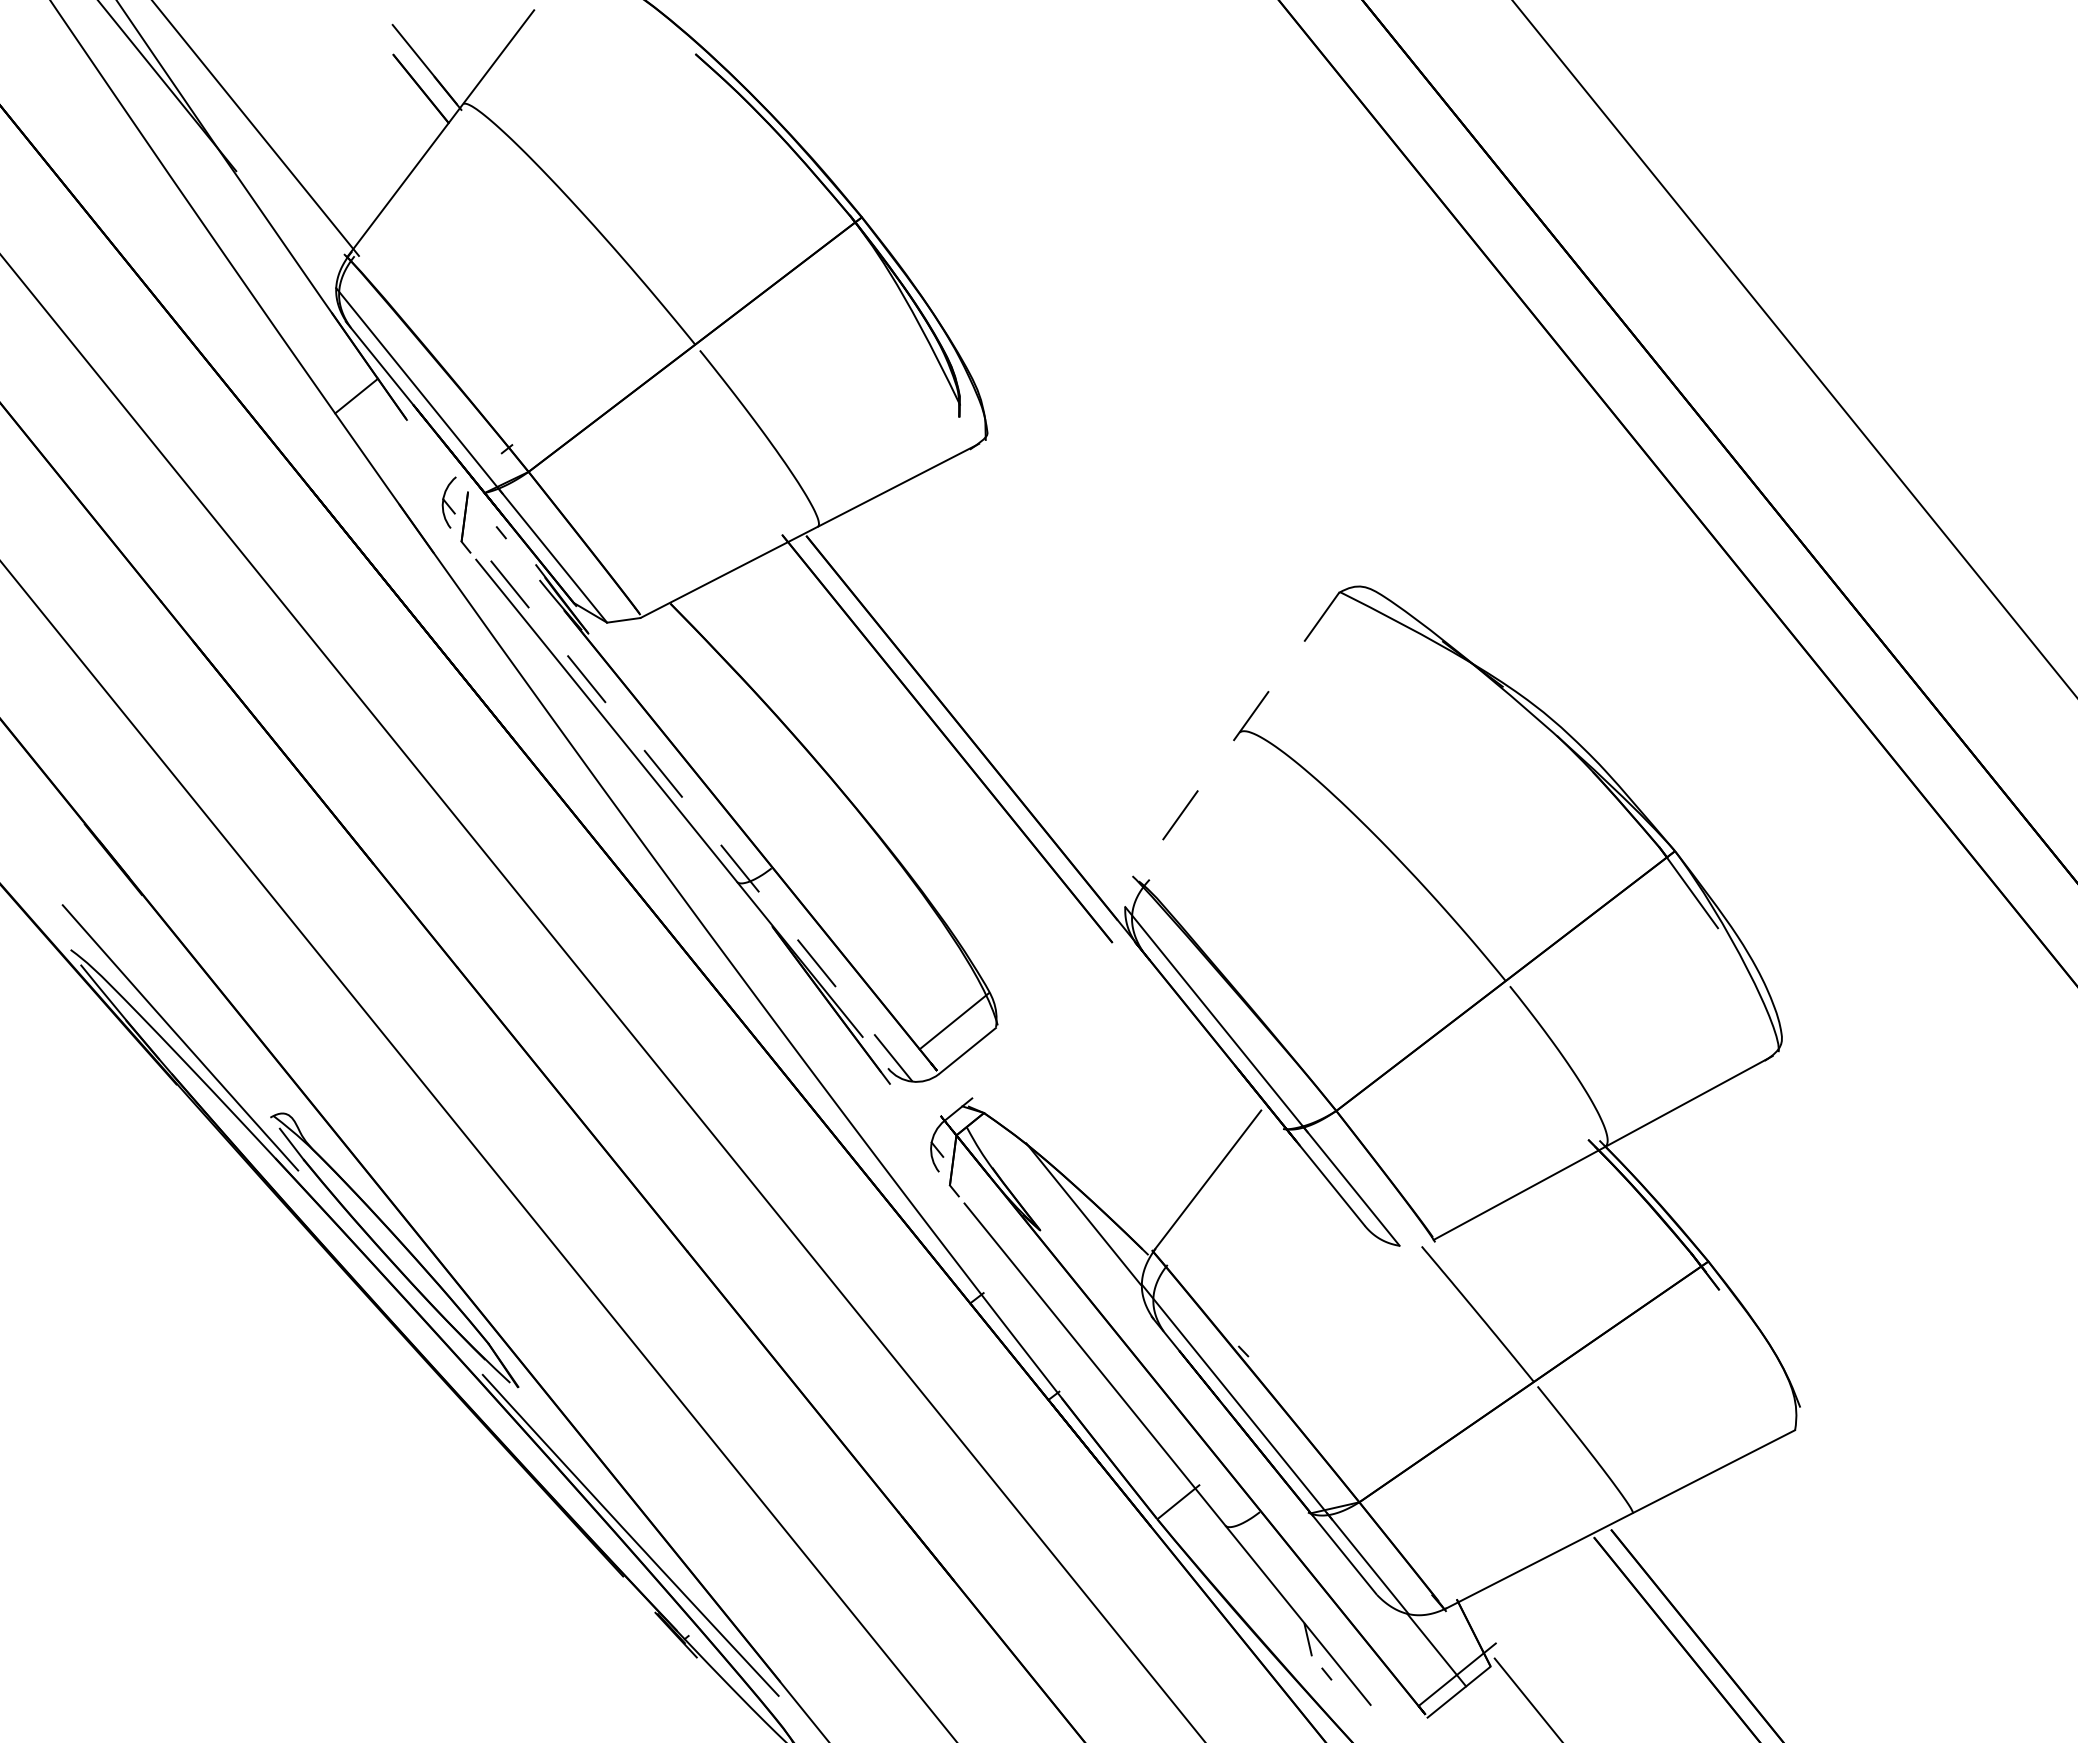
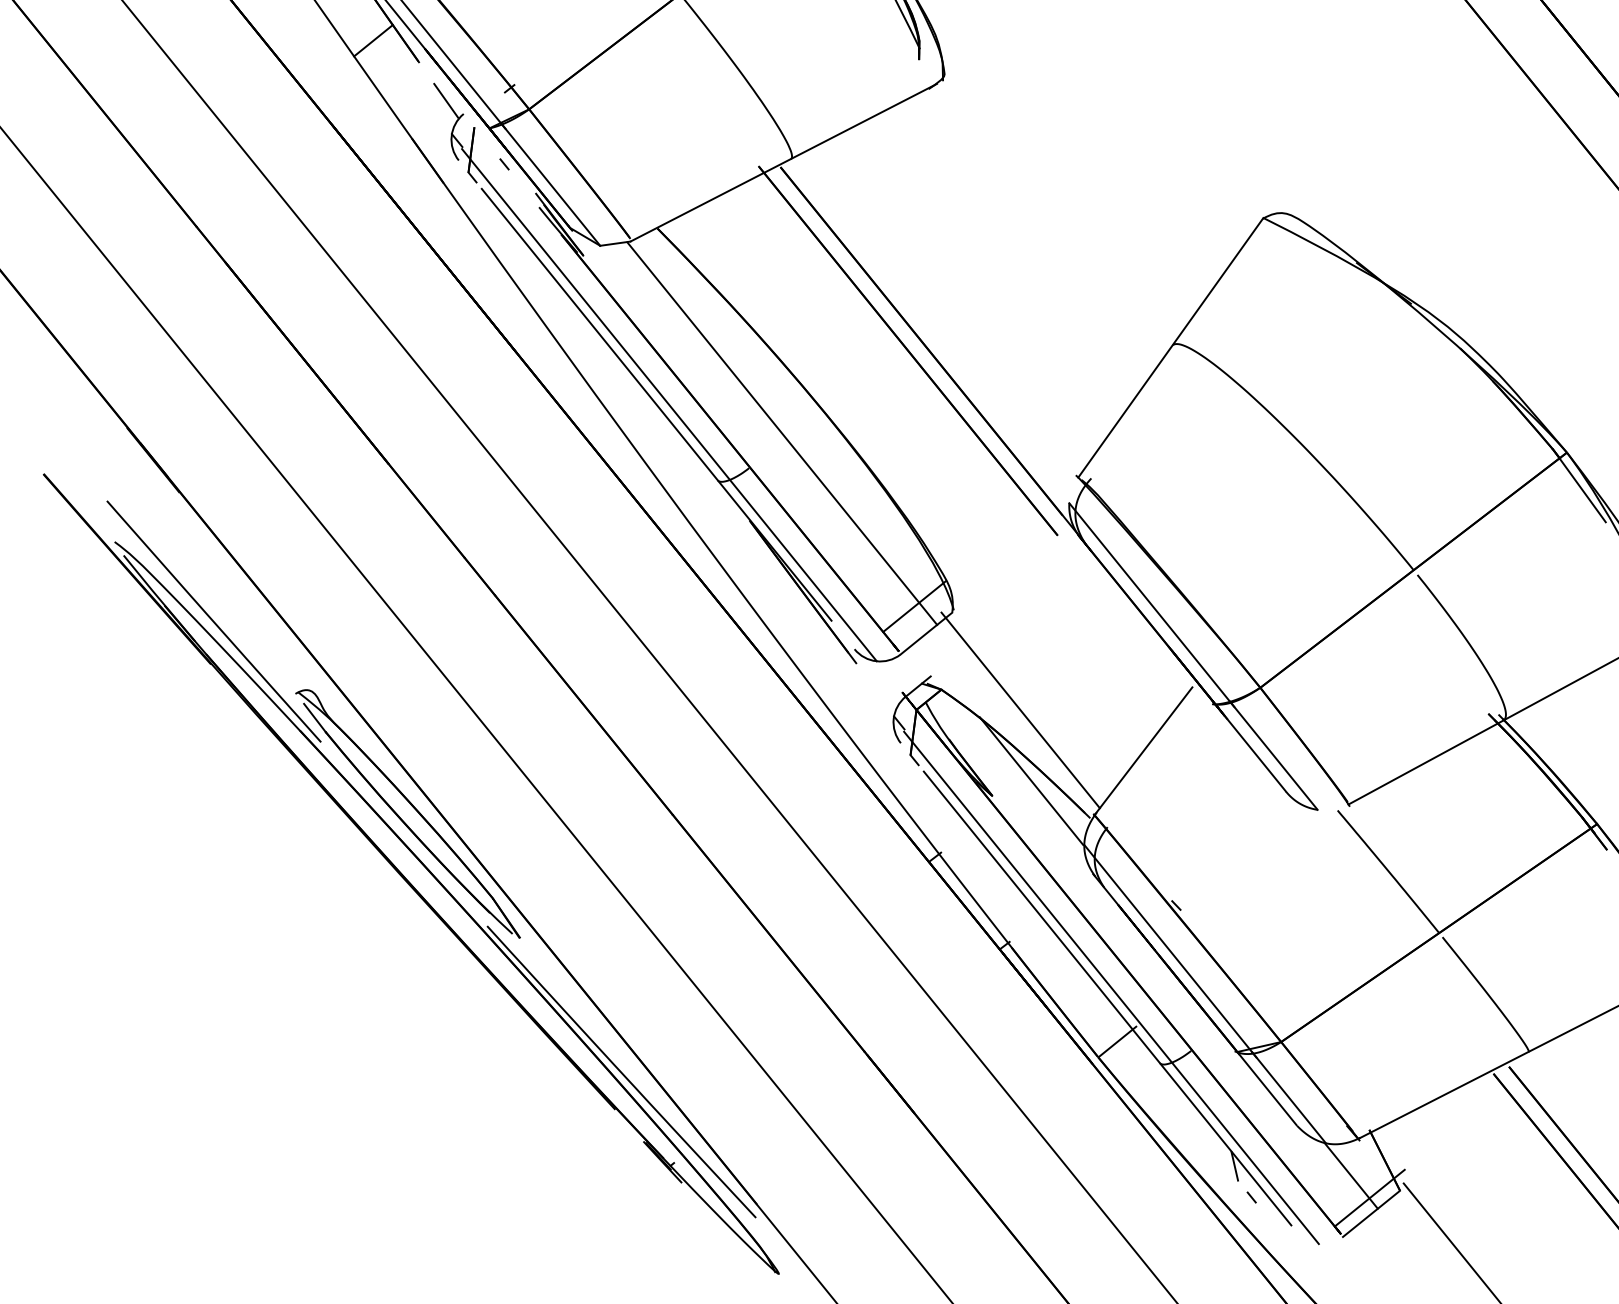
line: (436, 462) -> (445, 100), added
line: (1237, 735) -> (1170, 347), dashed -> solid
line: (683, 798) -> (669, 404), dashed -> solid
line: (808, 829) -> (782, 433), added
line: (1071, 1135) -> (1020, 710), added
line: (1171, 1442) -> (1111, 987), added

